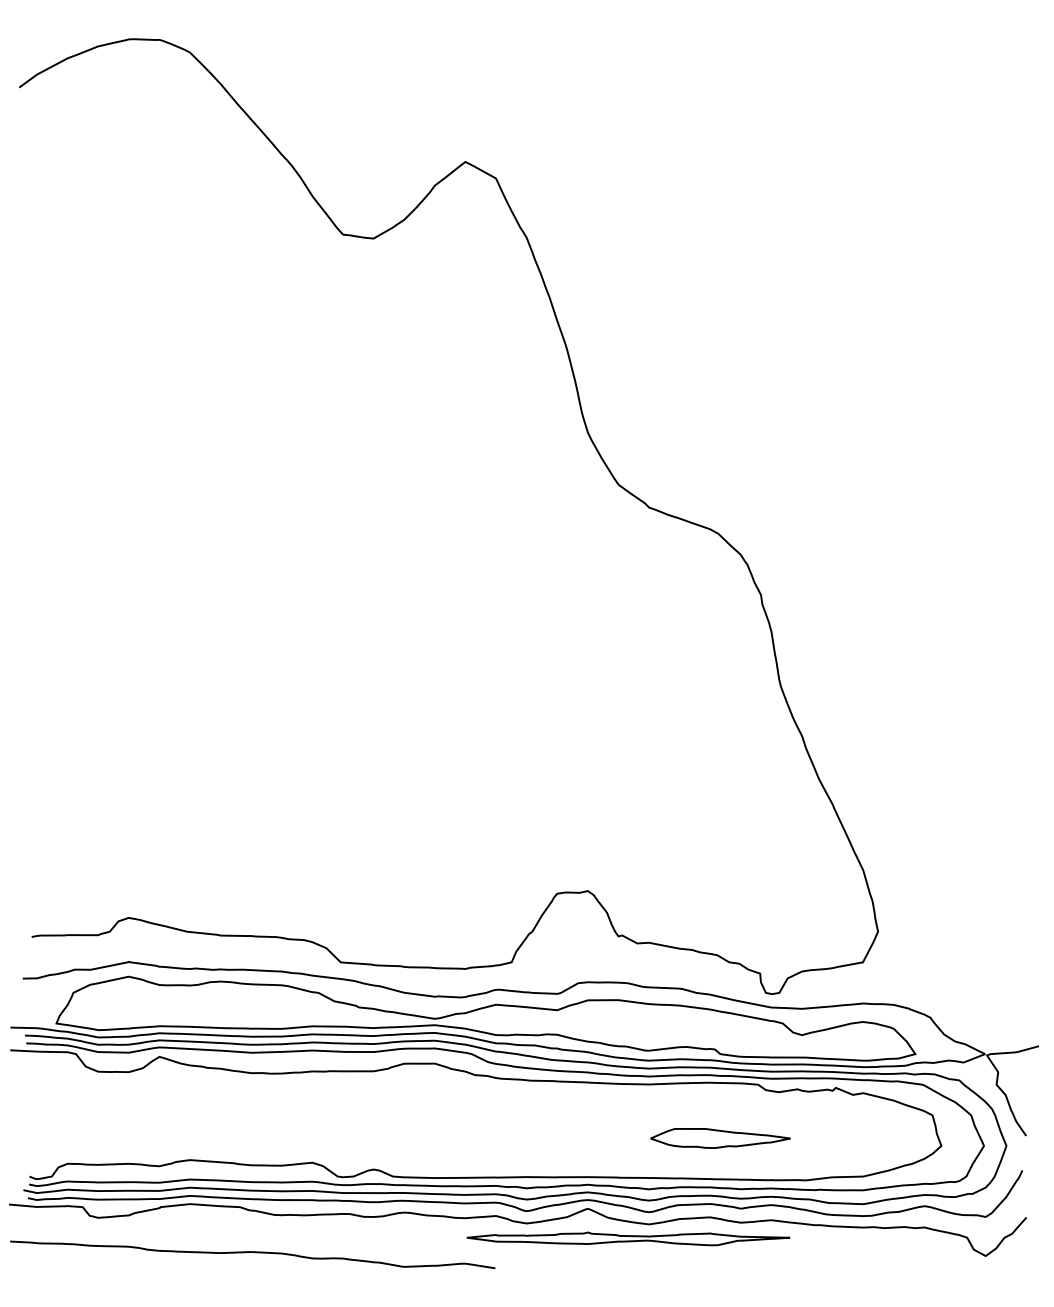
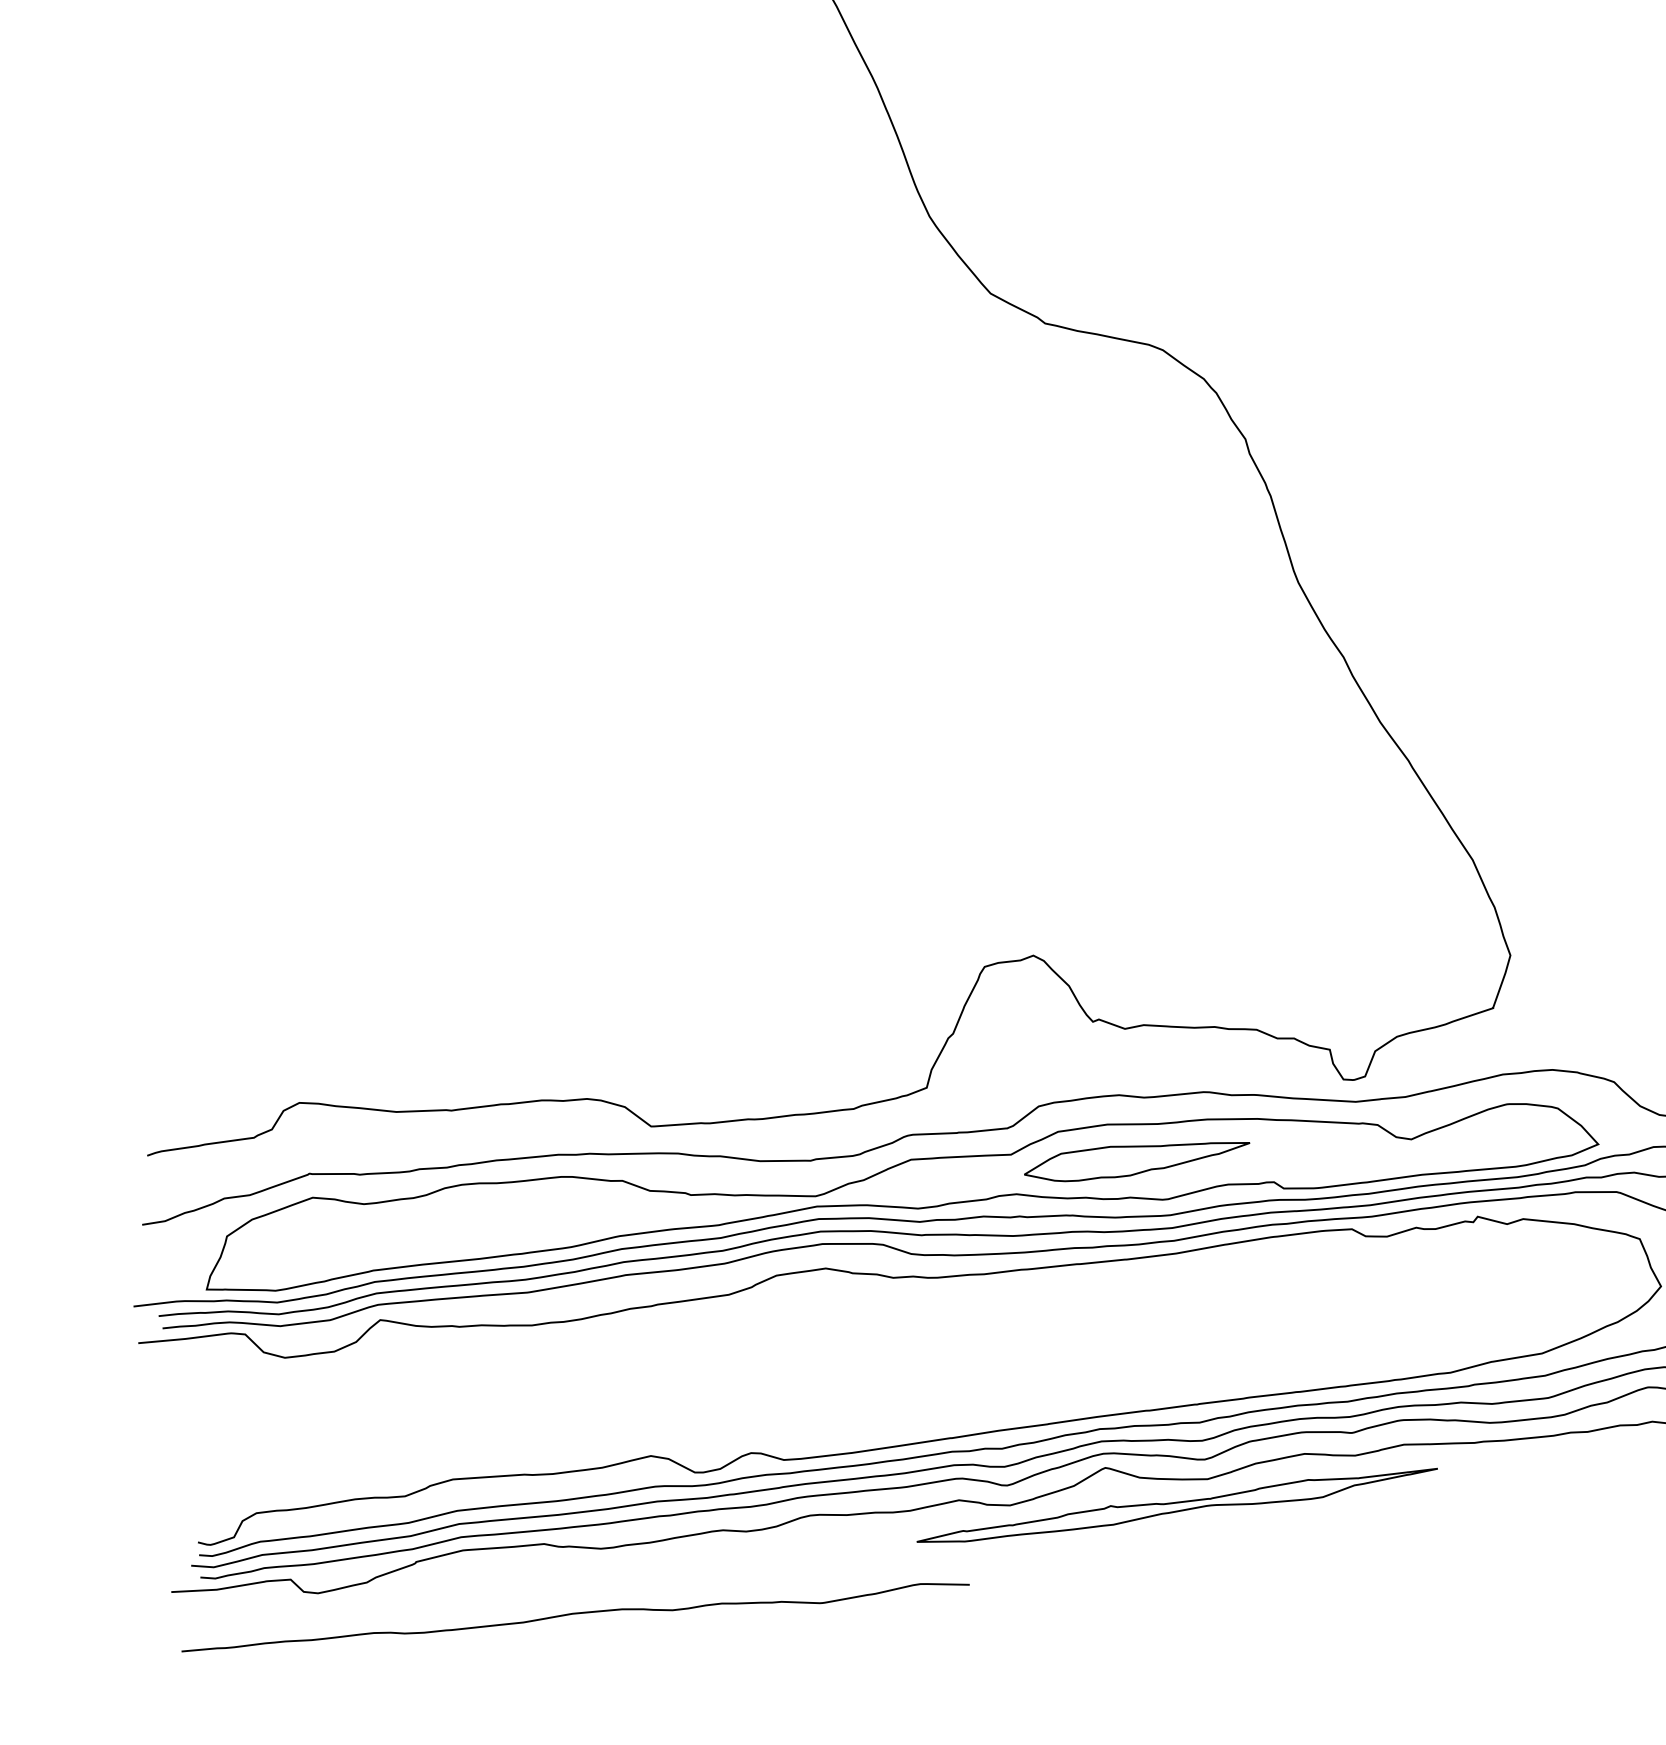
part: (720, 1138) -> (1136, 1158), moved

